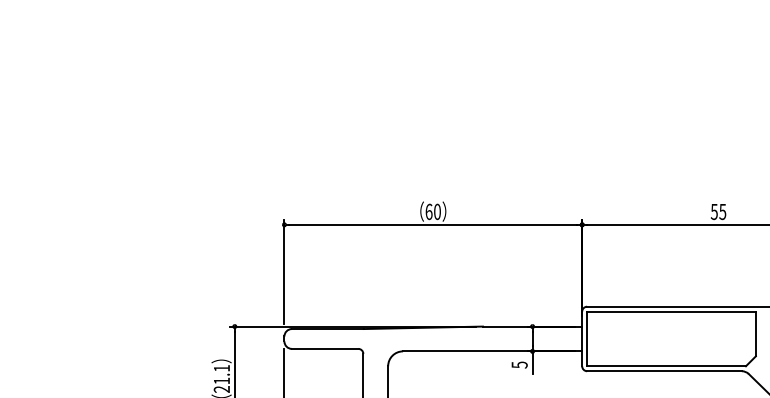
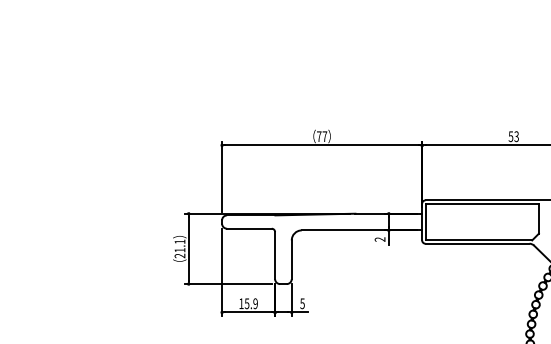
text: (722, 210) -> (516, 135), 55 -> 53
text: (433, 211) -> (322, 136), 60 -> 77
text: (518, 364) -> (379, 239), 5 -> 2

